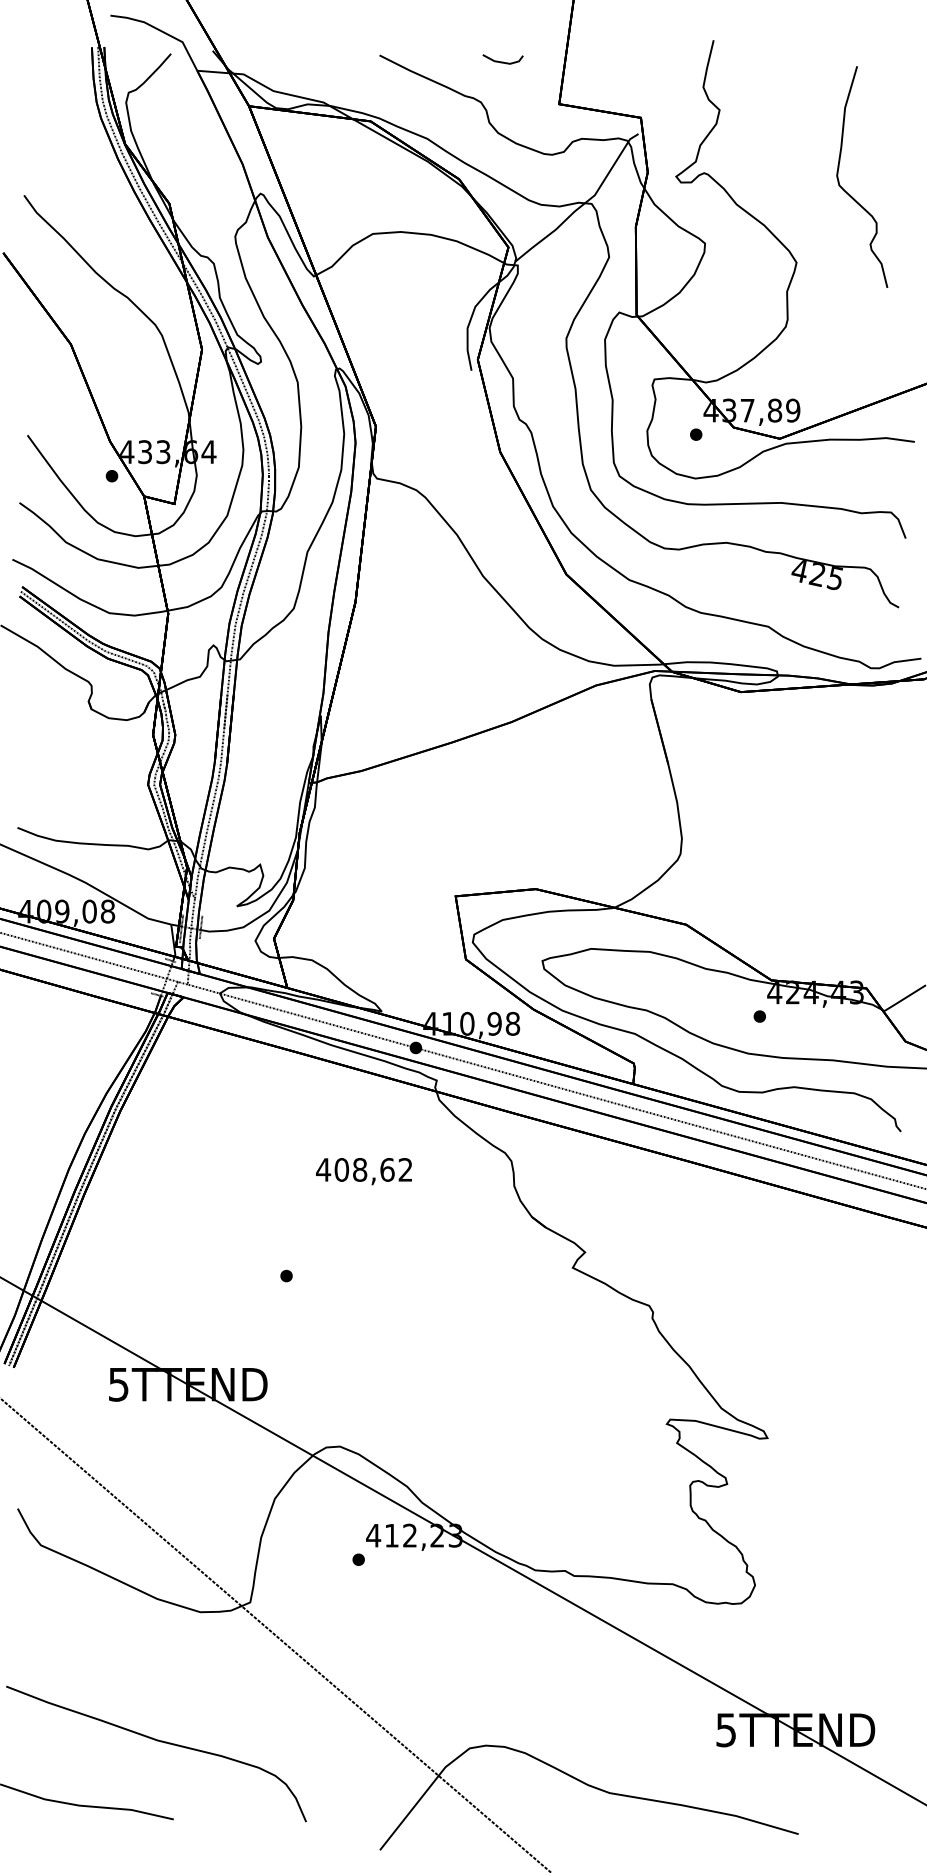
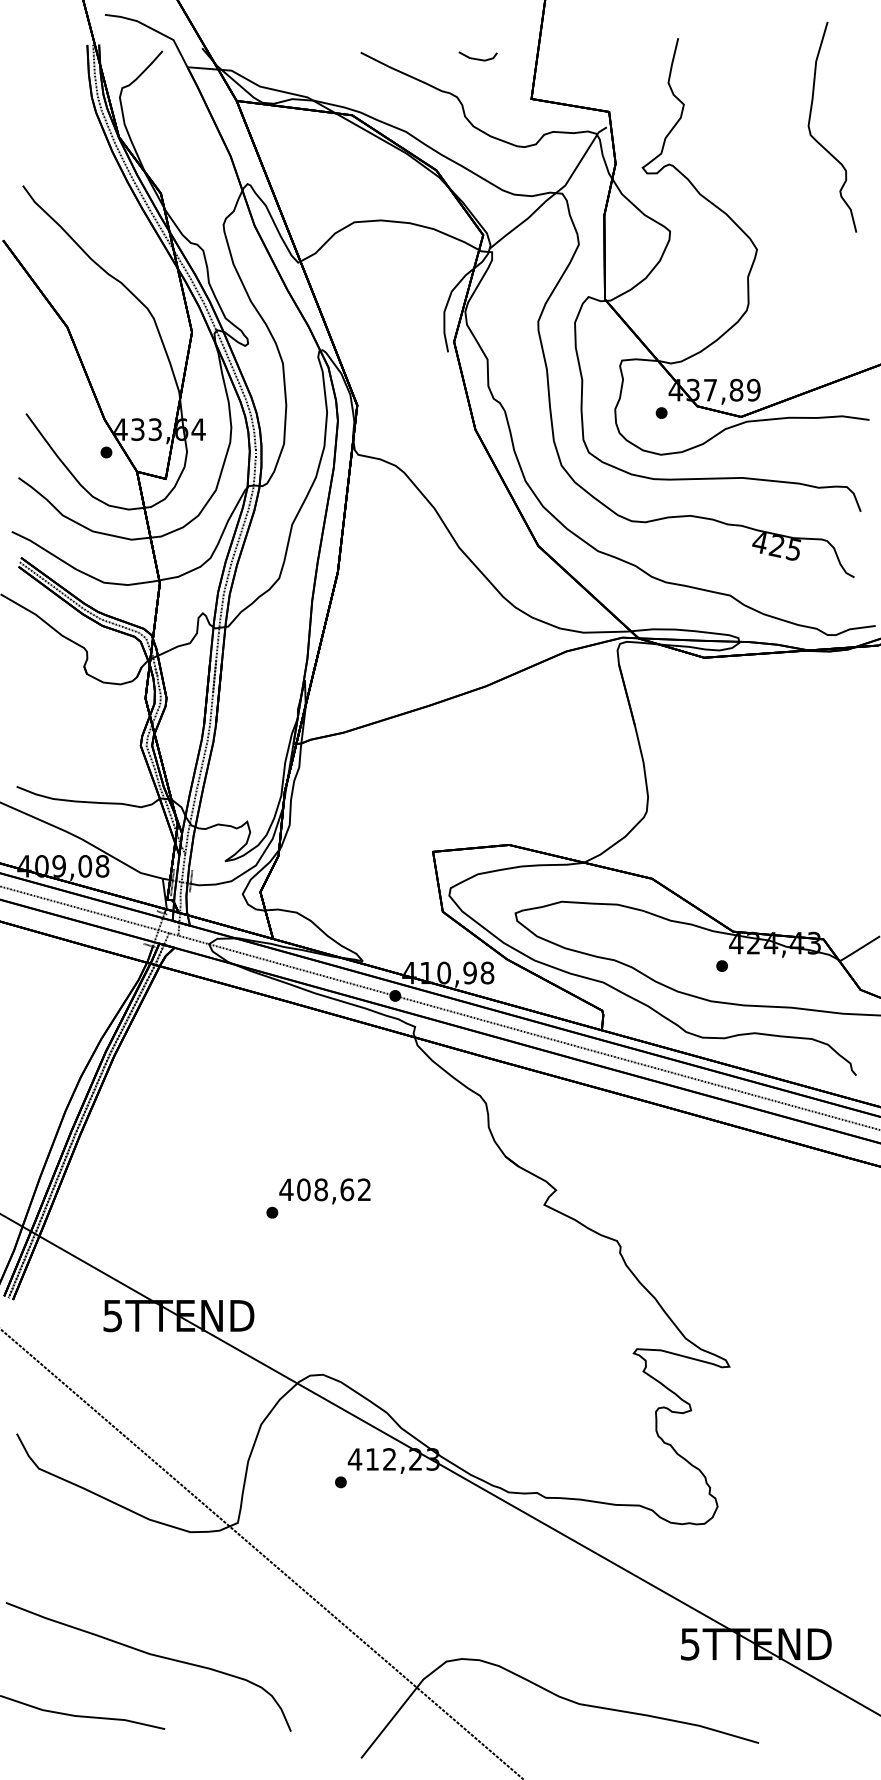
curve: (846, 191) -> (817, 140), moved
text: (363, 1171) -> (324, 1191), moved

